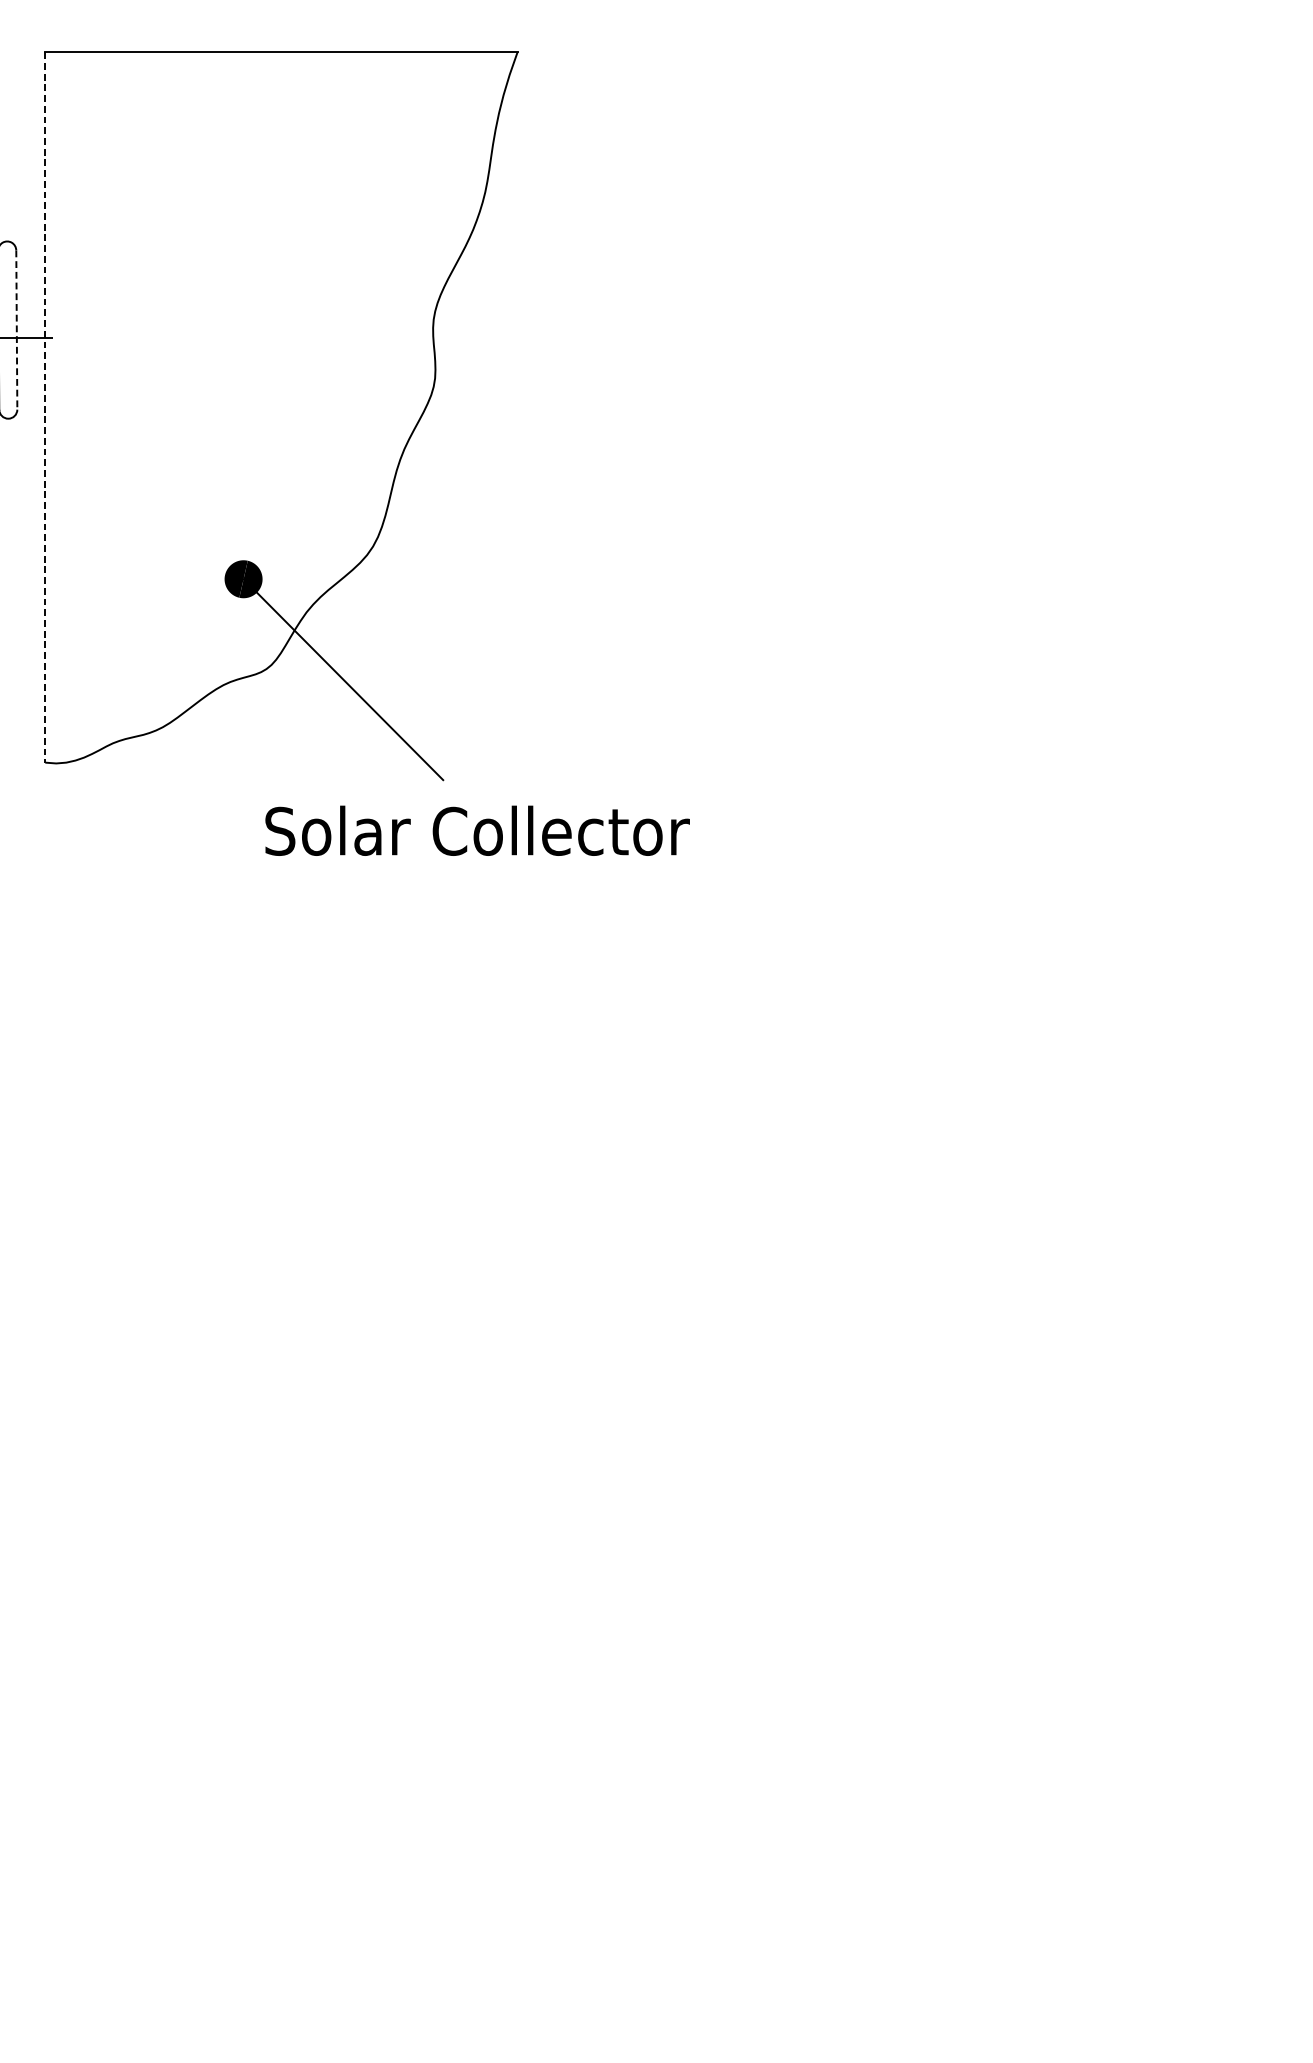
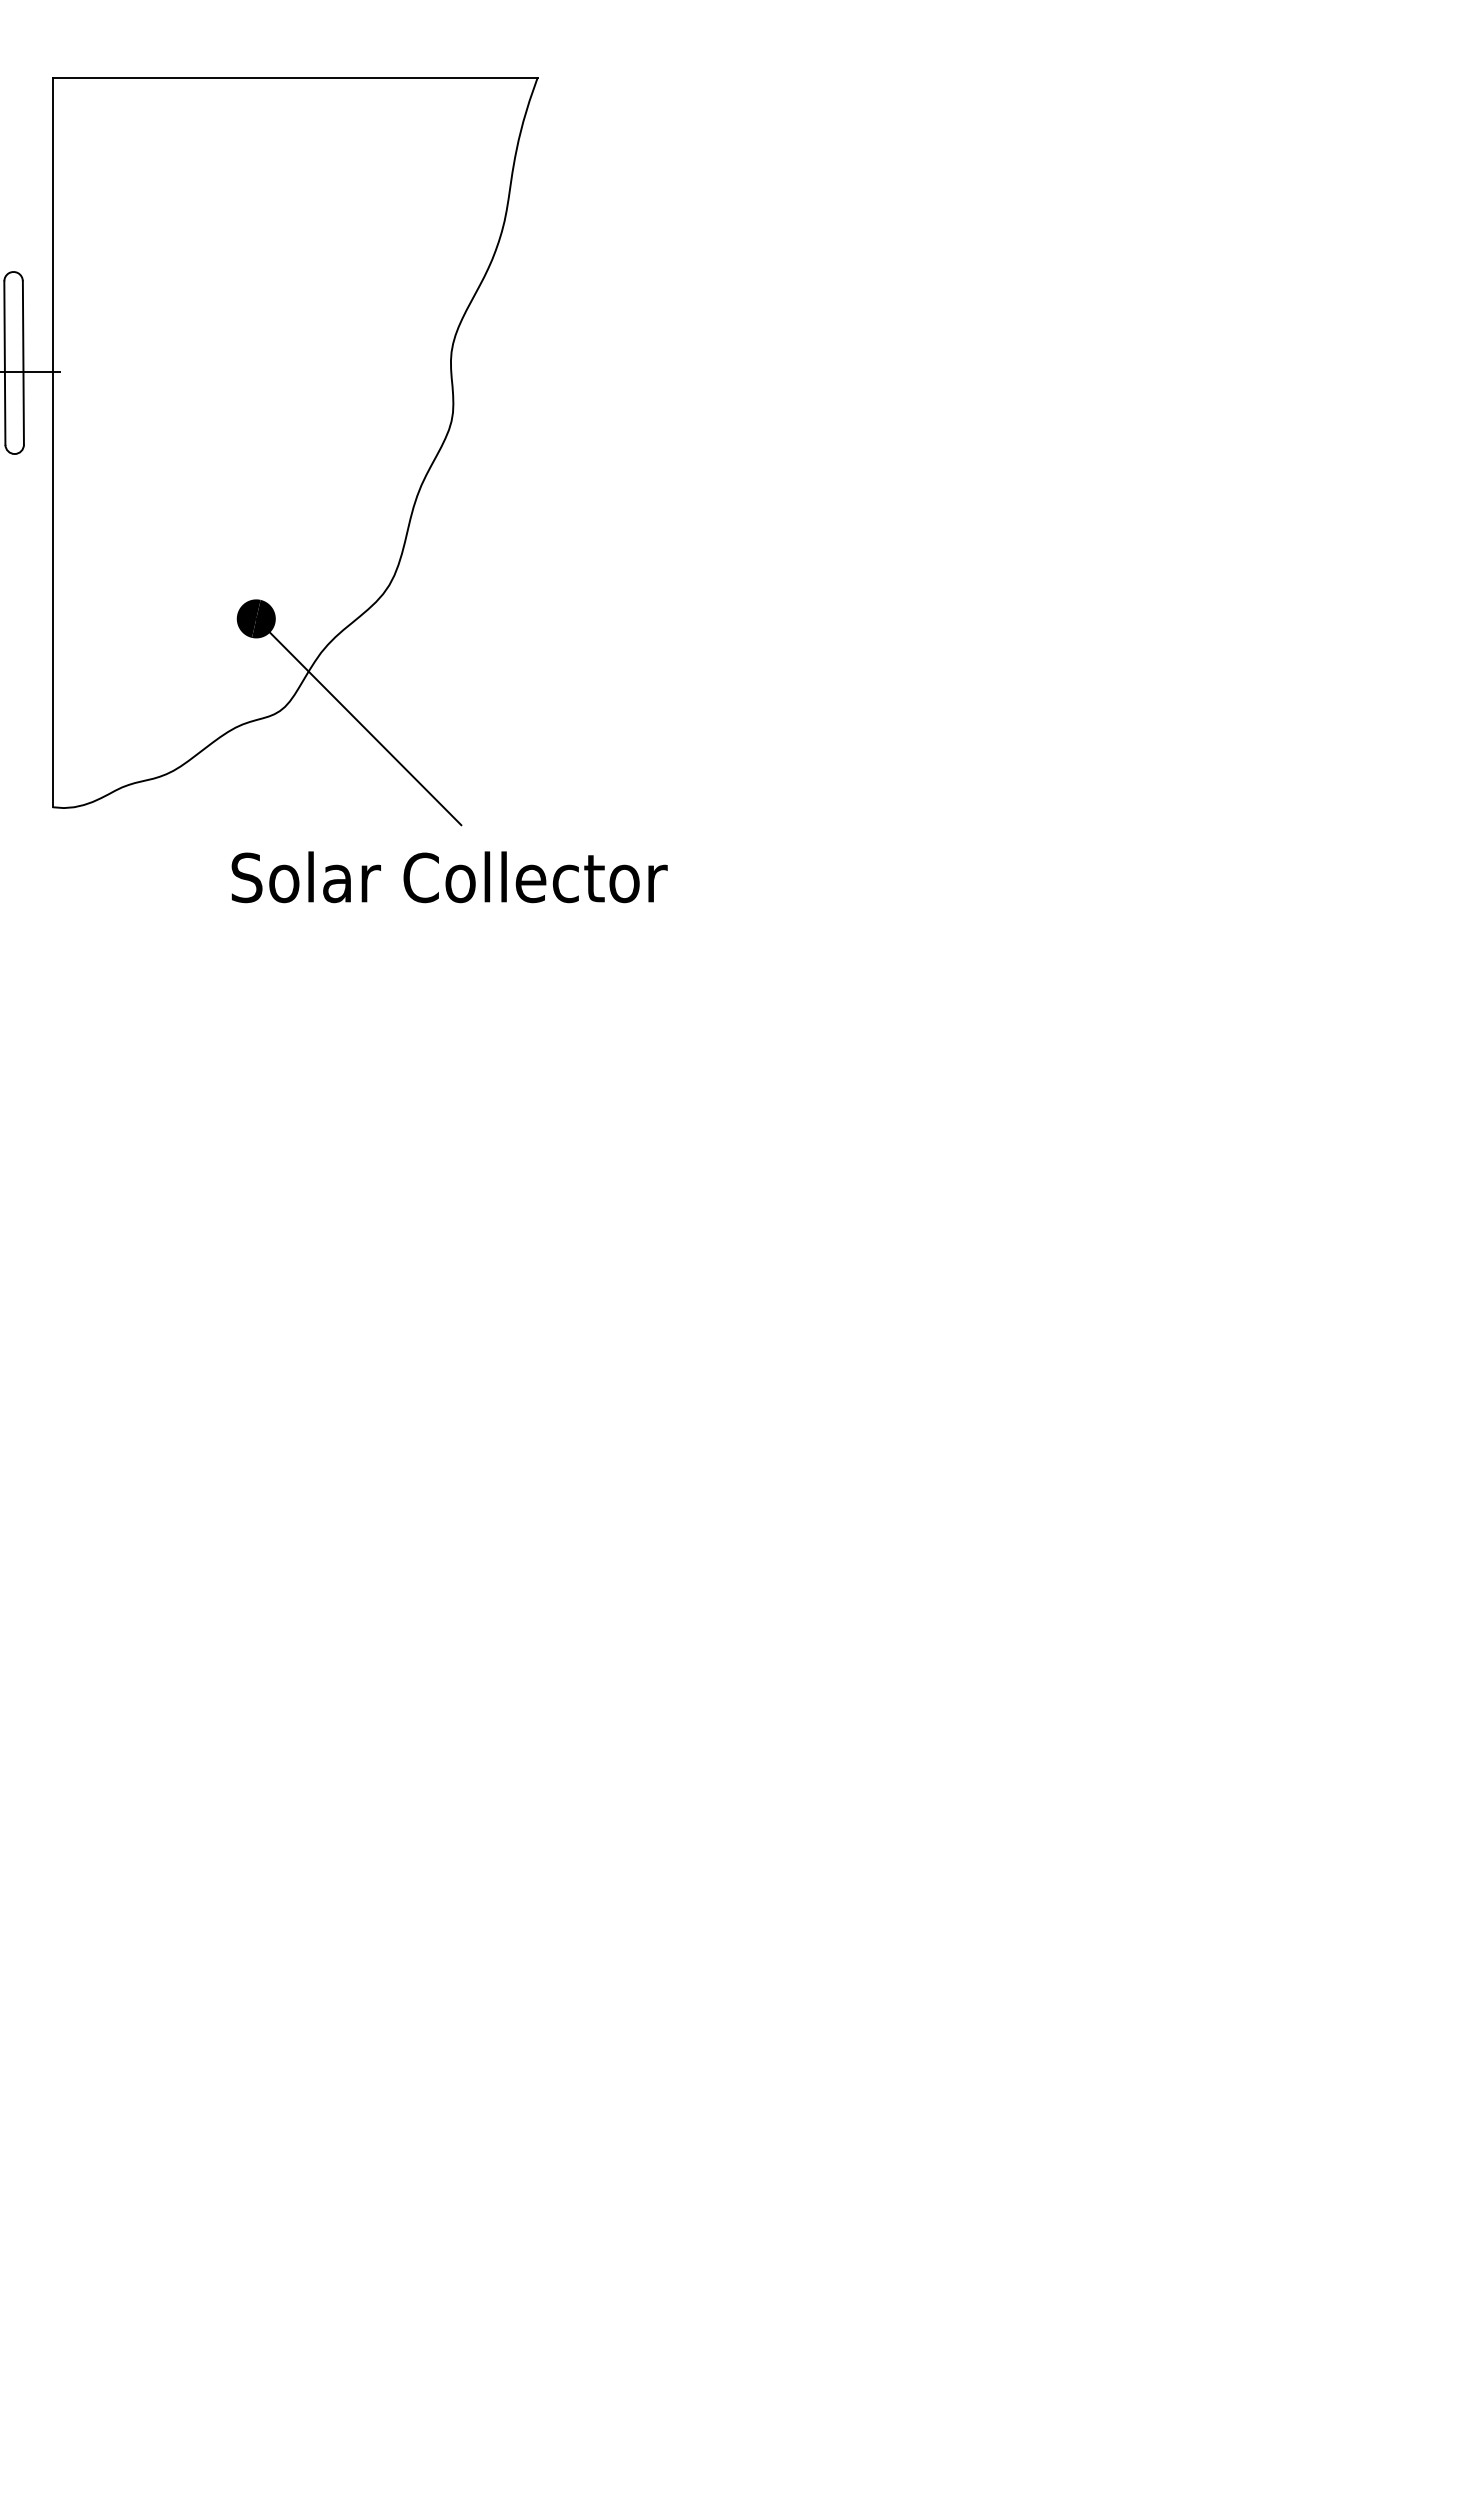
line: (16, 330) -> (23, 363), dashed -> solid
line: (45, 407) -> (52, 442), dashed -> solid
text: (477, 831) -> (449, 877), moved

